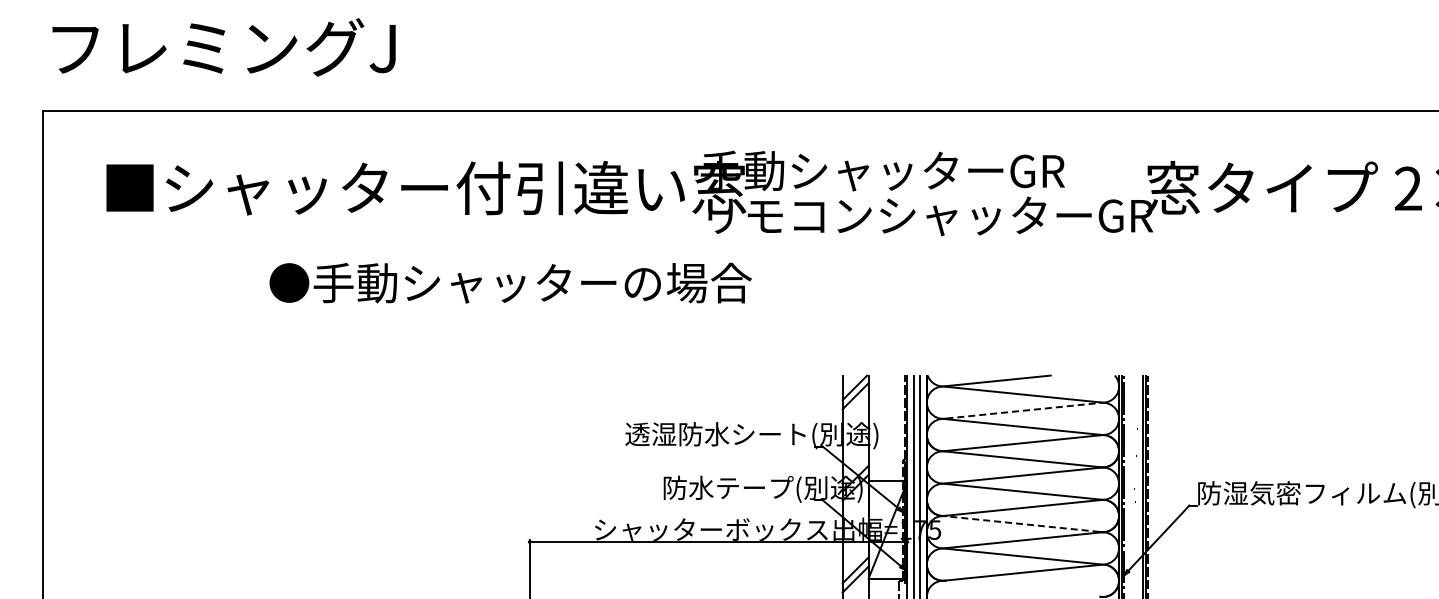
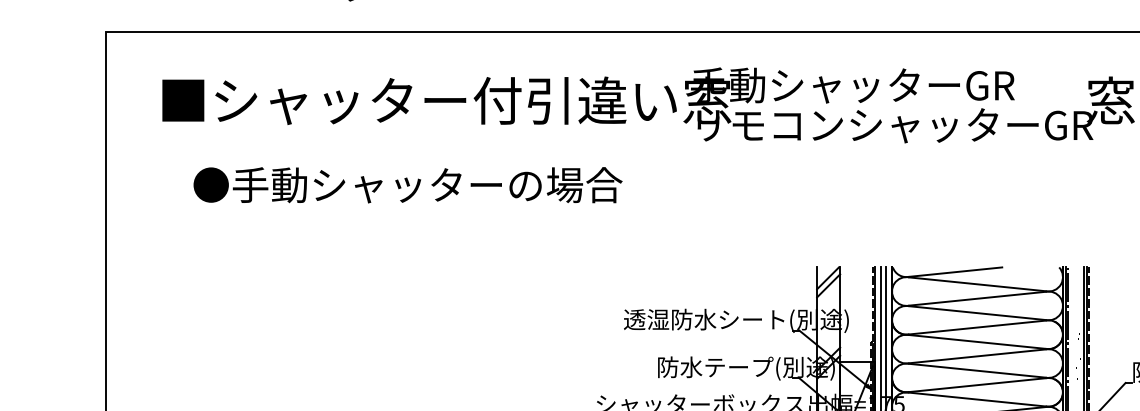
text: (510, 282) -> (407, 184), moved
line: (1022, 410) -> (977, 298), dashed -> solid
line: (1022, 524) -> (977, 399), dashed -> solid

